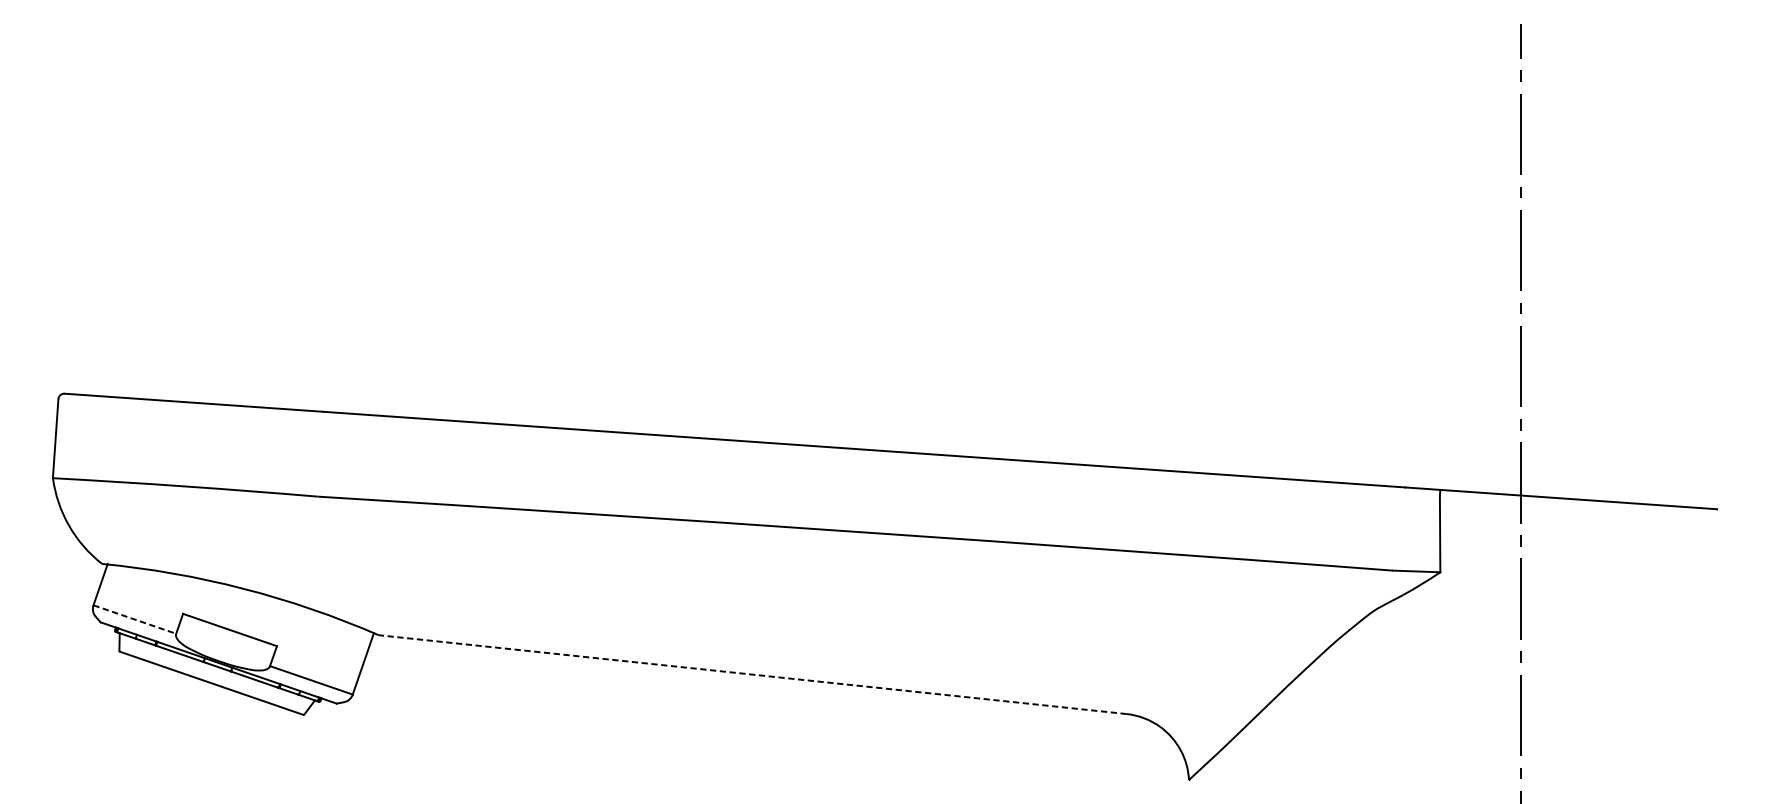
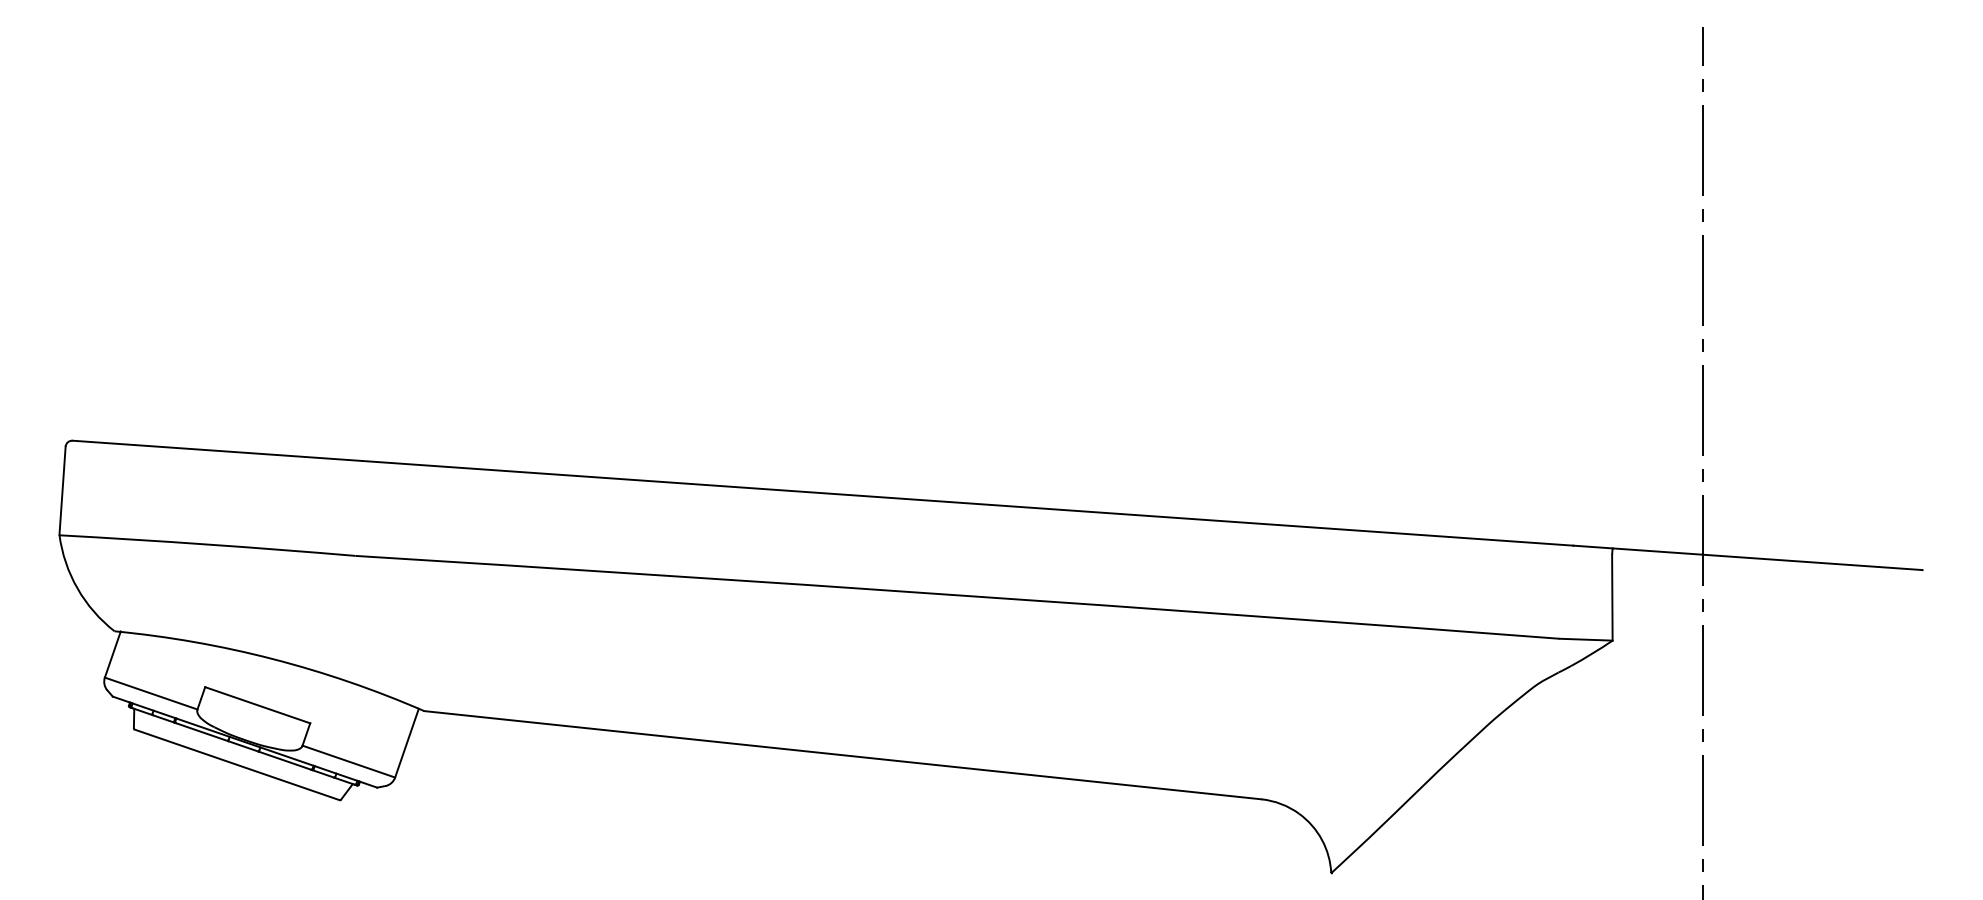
line: (135, 619) -> (151, 693), dashed -> solid
line: (752, 674) -> (842, 755), dashed -> solid

